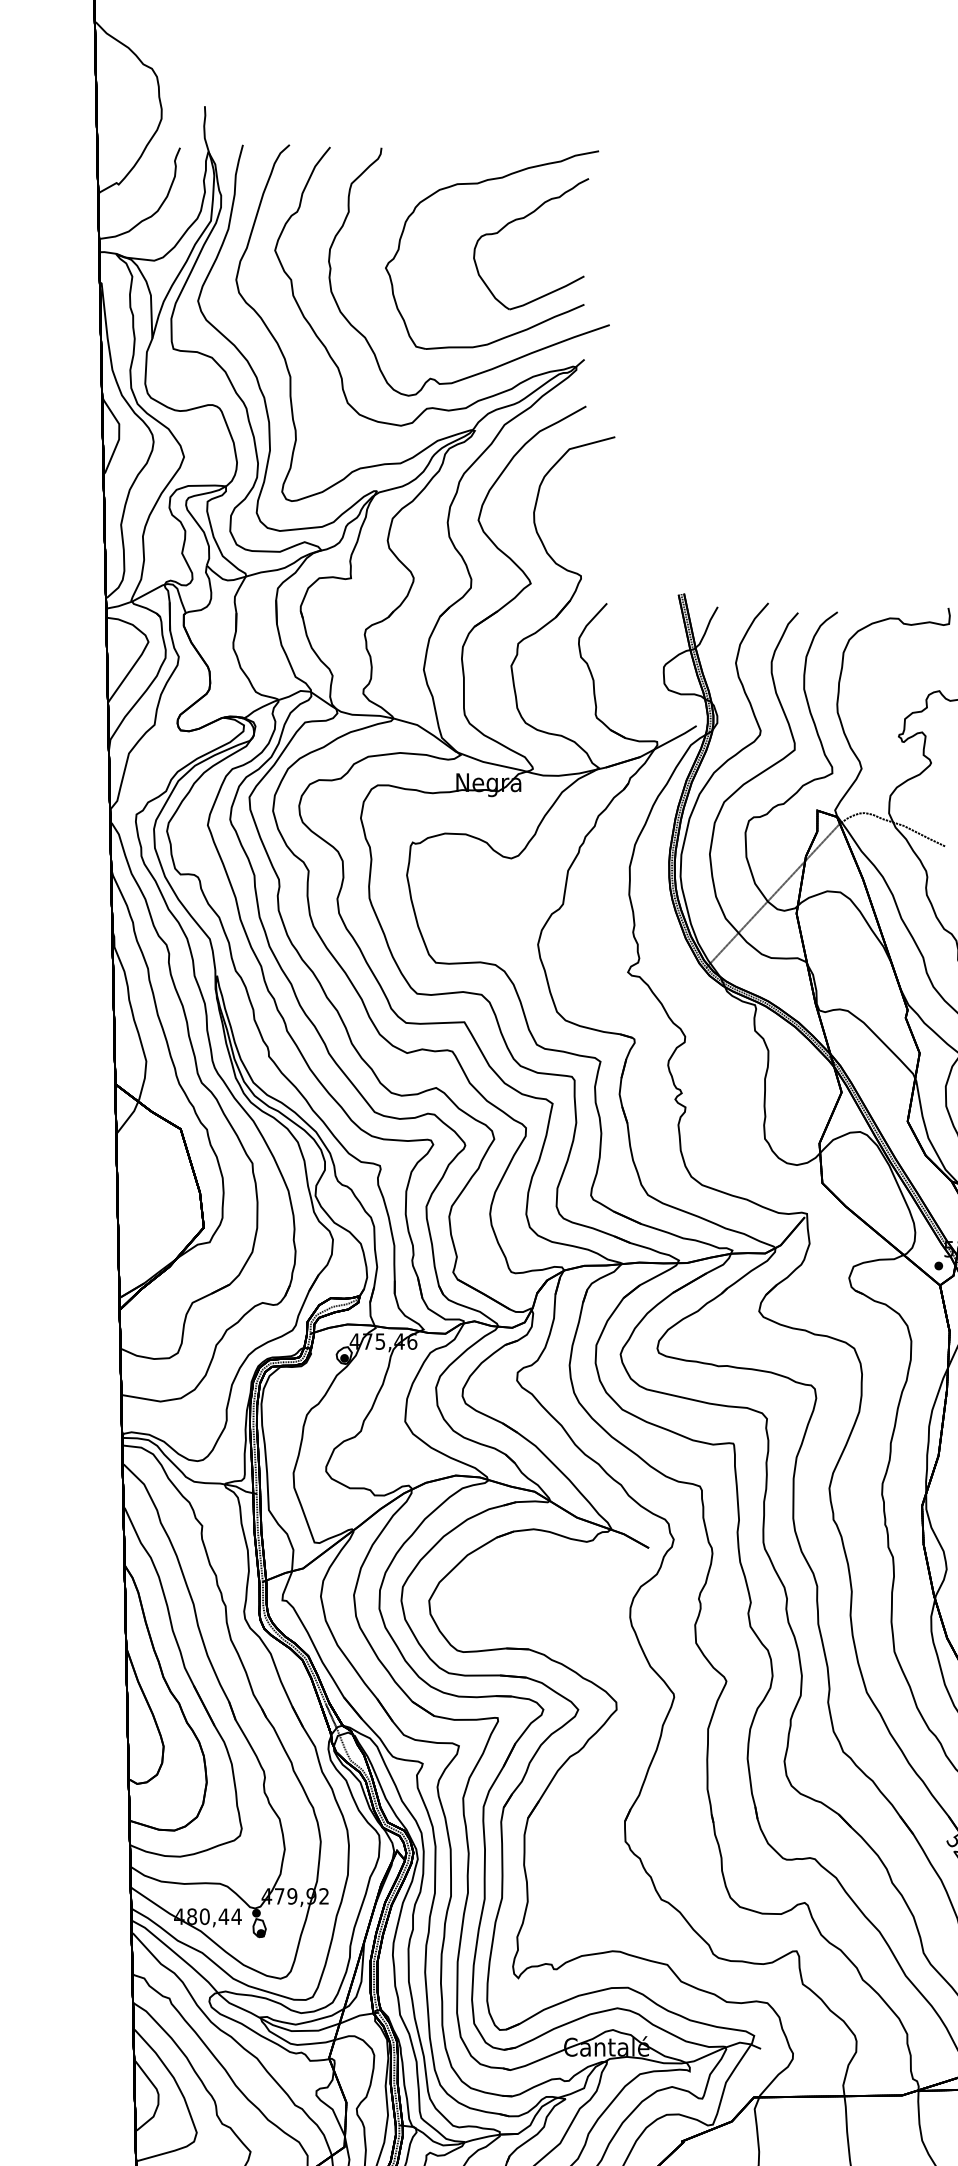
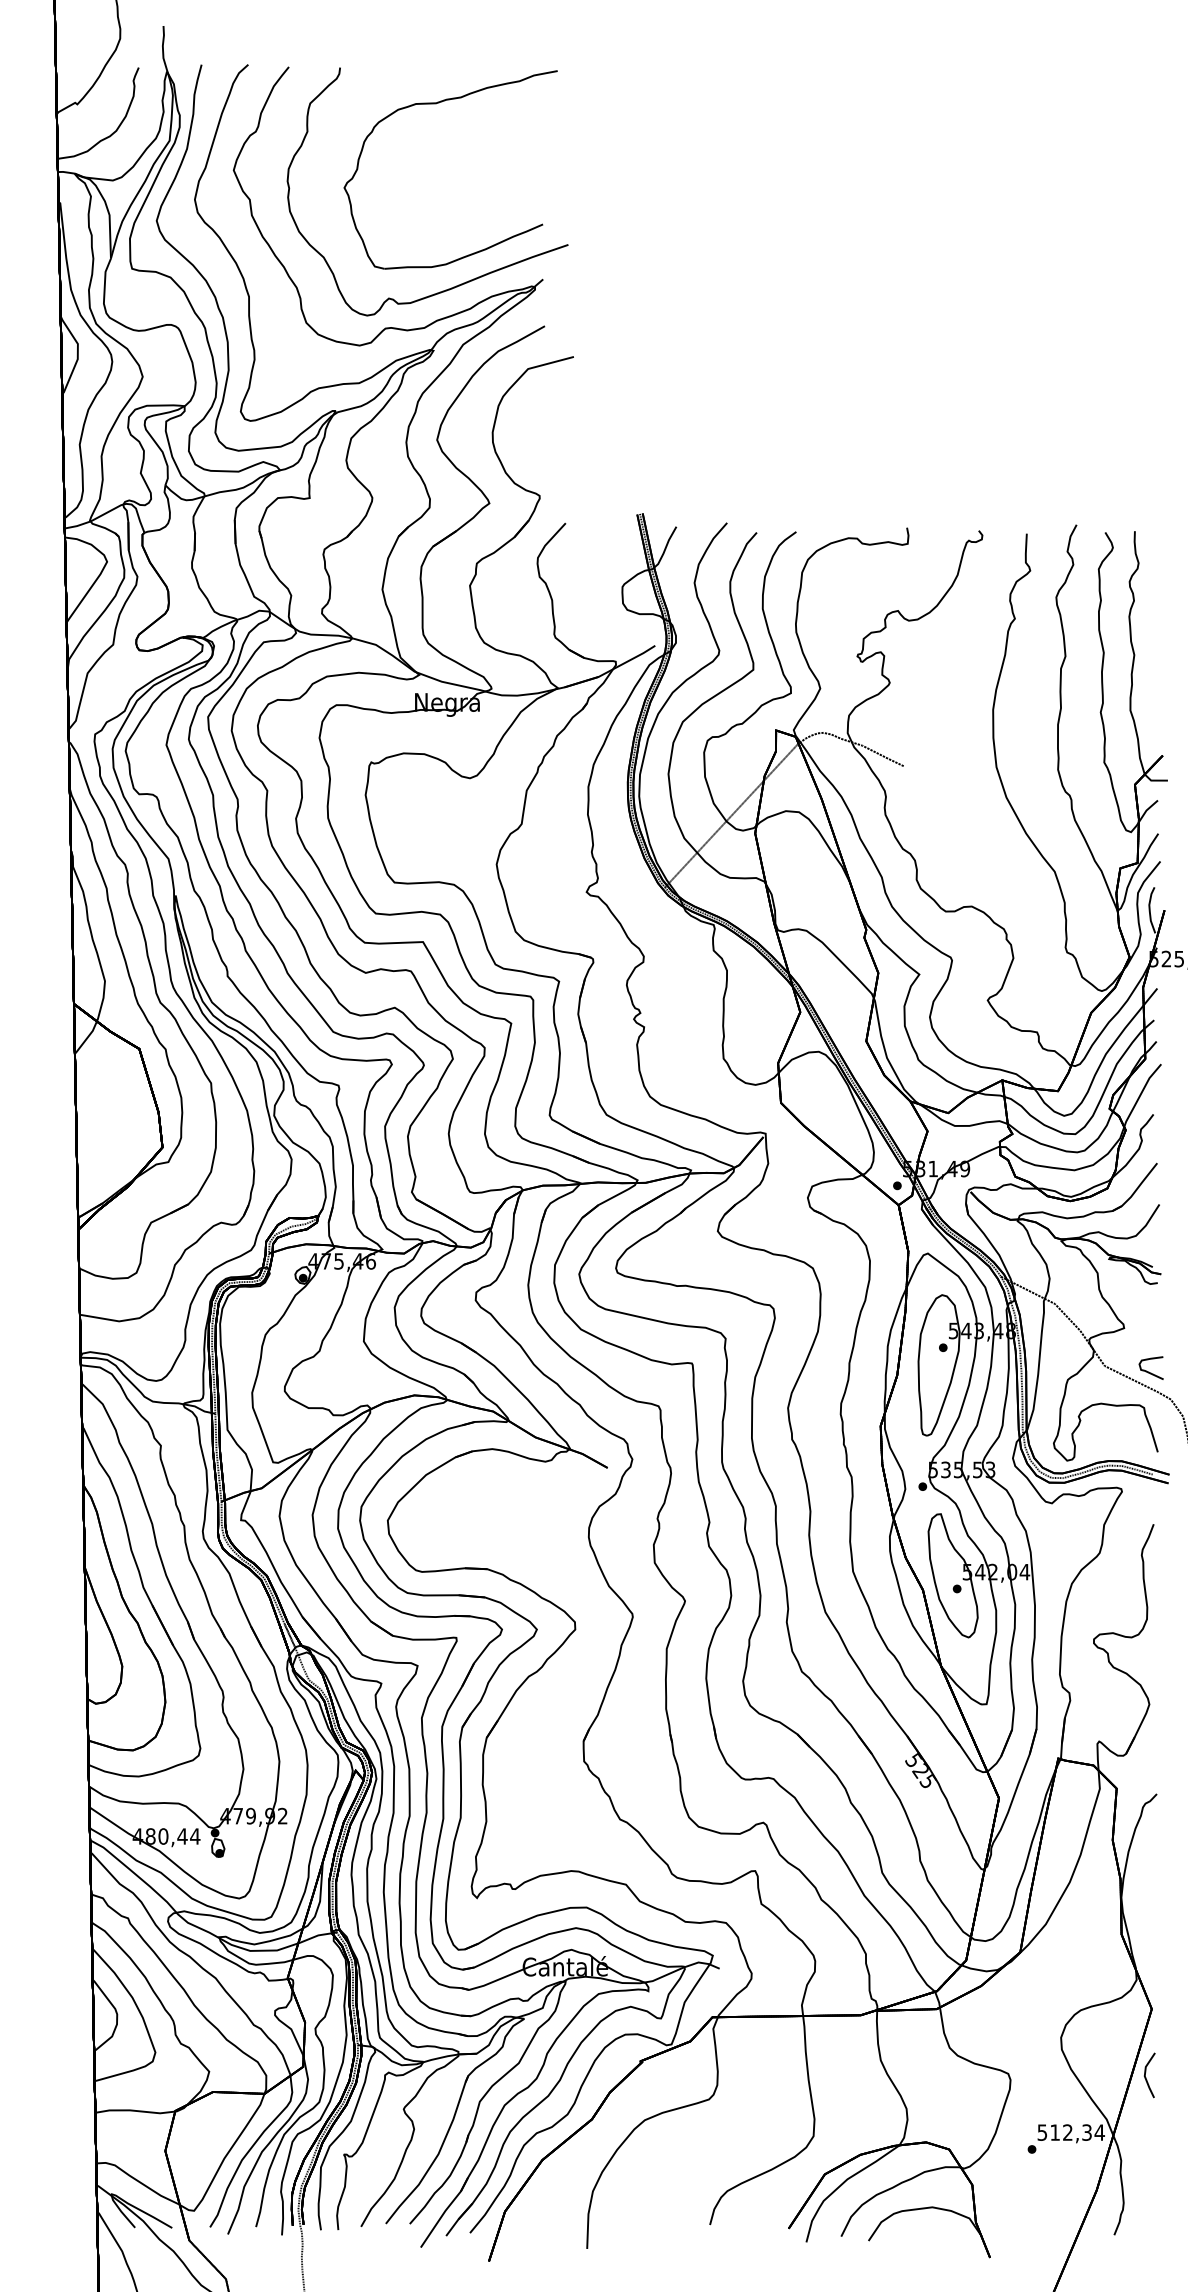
part: (521, 219) -> (480, 139), removed

